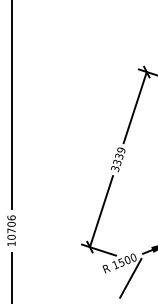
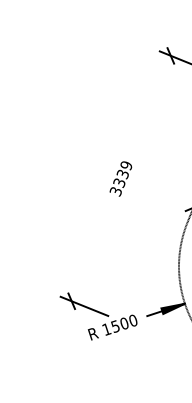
line: (134, 107) -> (149, 105), removed
line: (100, 211) -> (90, 251), removed
line: (130, 277) -> (126, 348), removed

